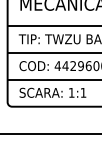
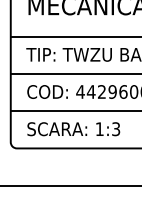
text: (83, 92) -> (116, 128), 1:1 -> 1:3

